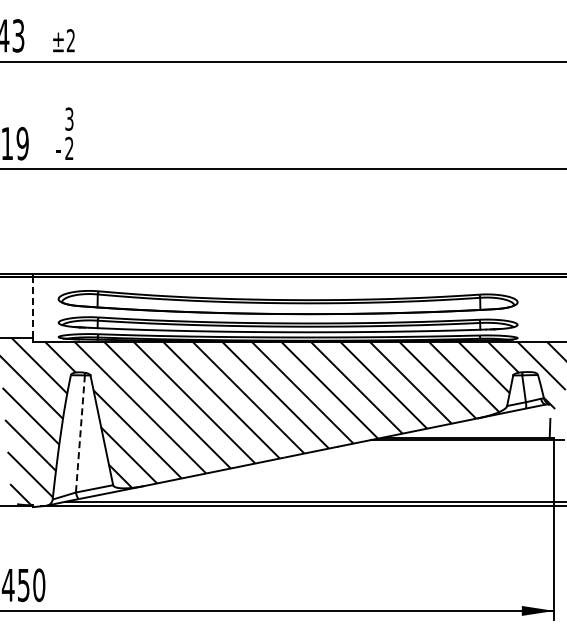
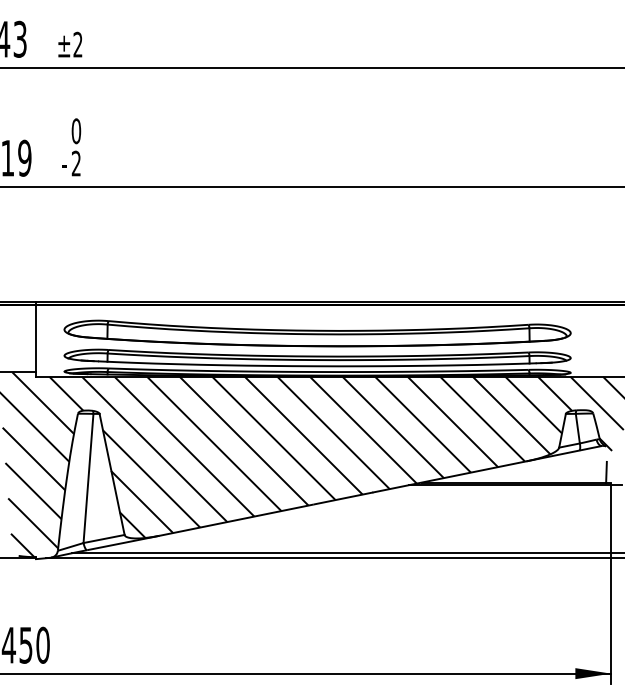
text: (69, 118) -> (76, 130), 3 -> 0
line: (32, 306) -> (35, 337), dashed -> solid
line: (80, 433) -> (88, 477), dashed -> solid

